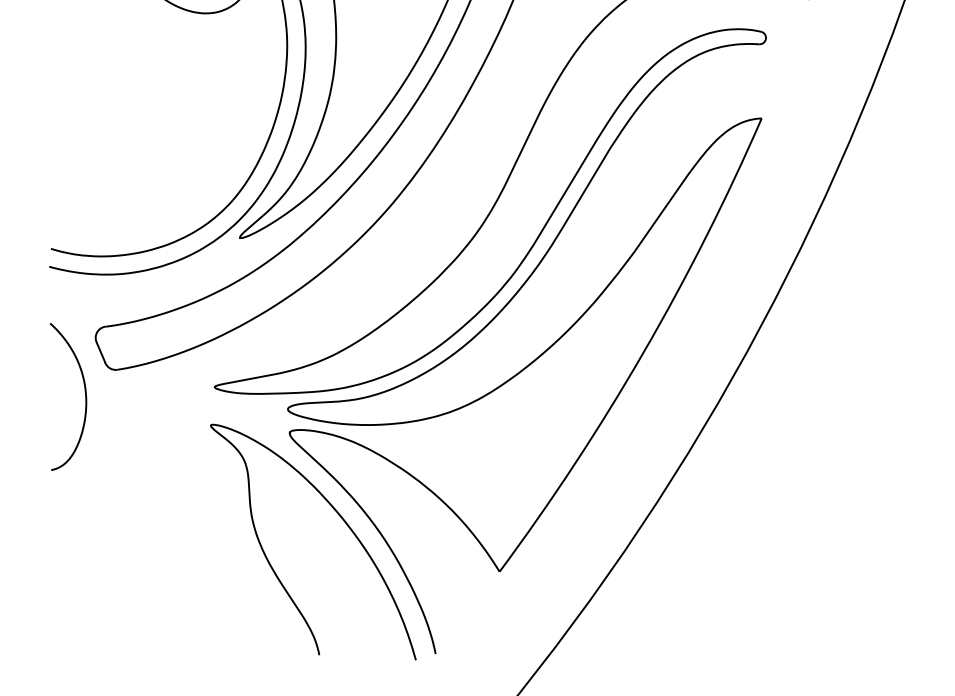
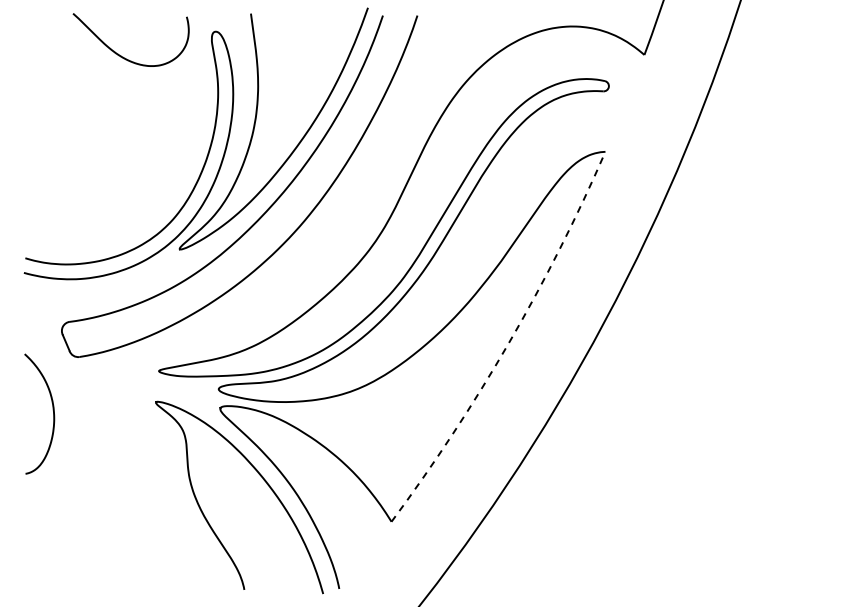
arc: (644, 352) -> (509, 342), solid -> dashed
curve: (84, 392) -> (52, 410), moved

